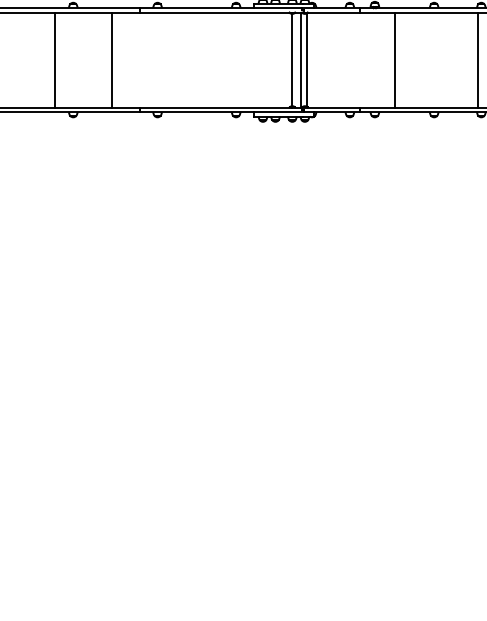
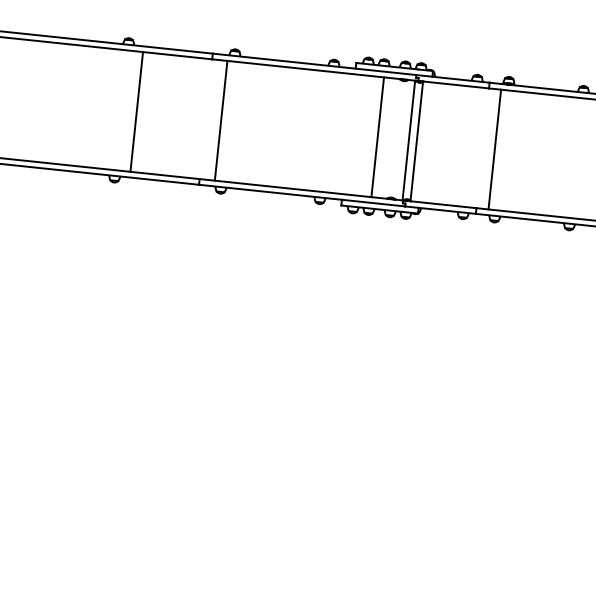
line: (55, 59) -> (137, 111), moved
line: (112, 59) -> (221, 120), moved
line: (292, 59) -> (377, 136), moved
line: (395, 59) -> (495, 148), moved

